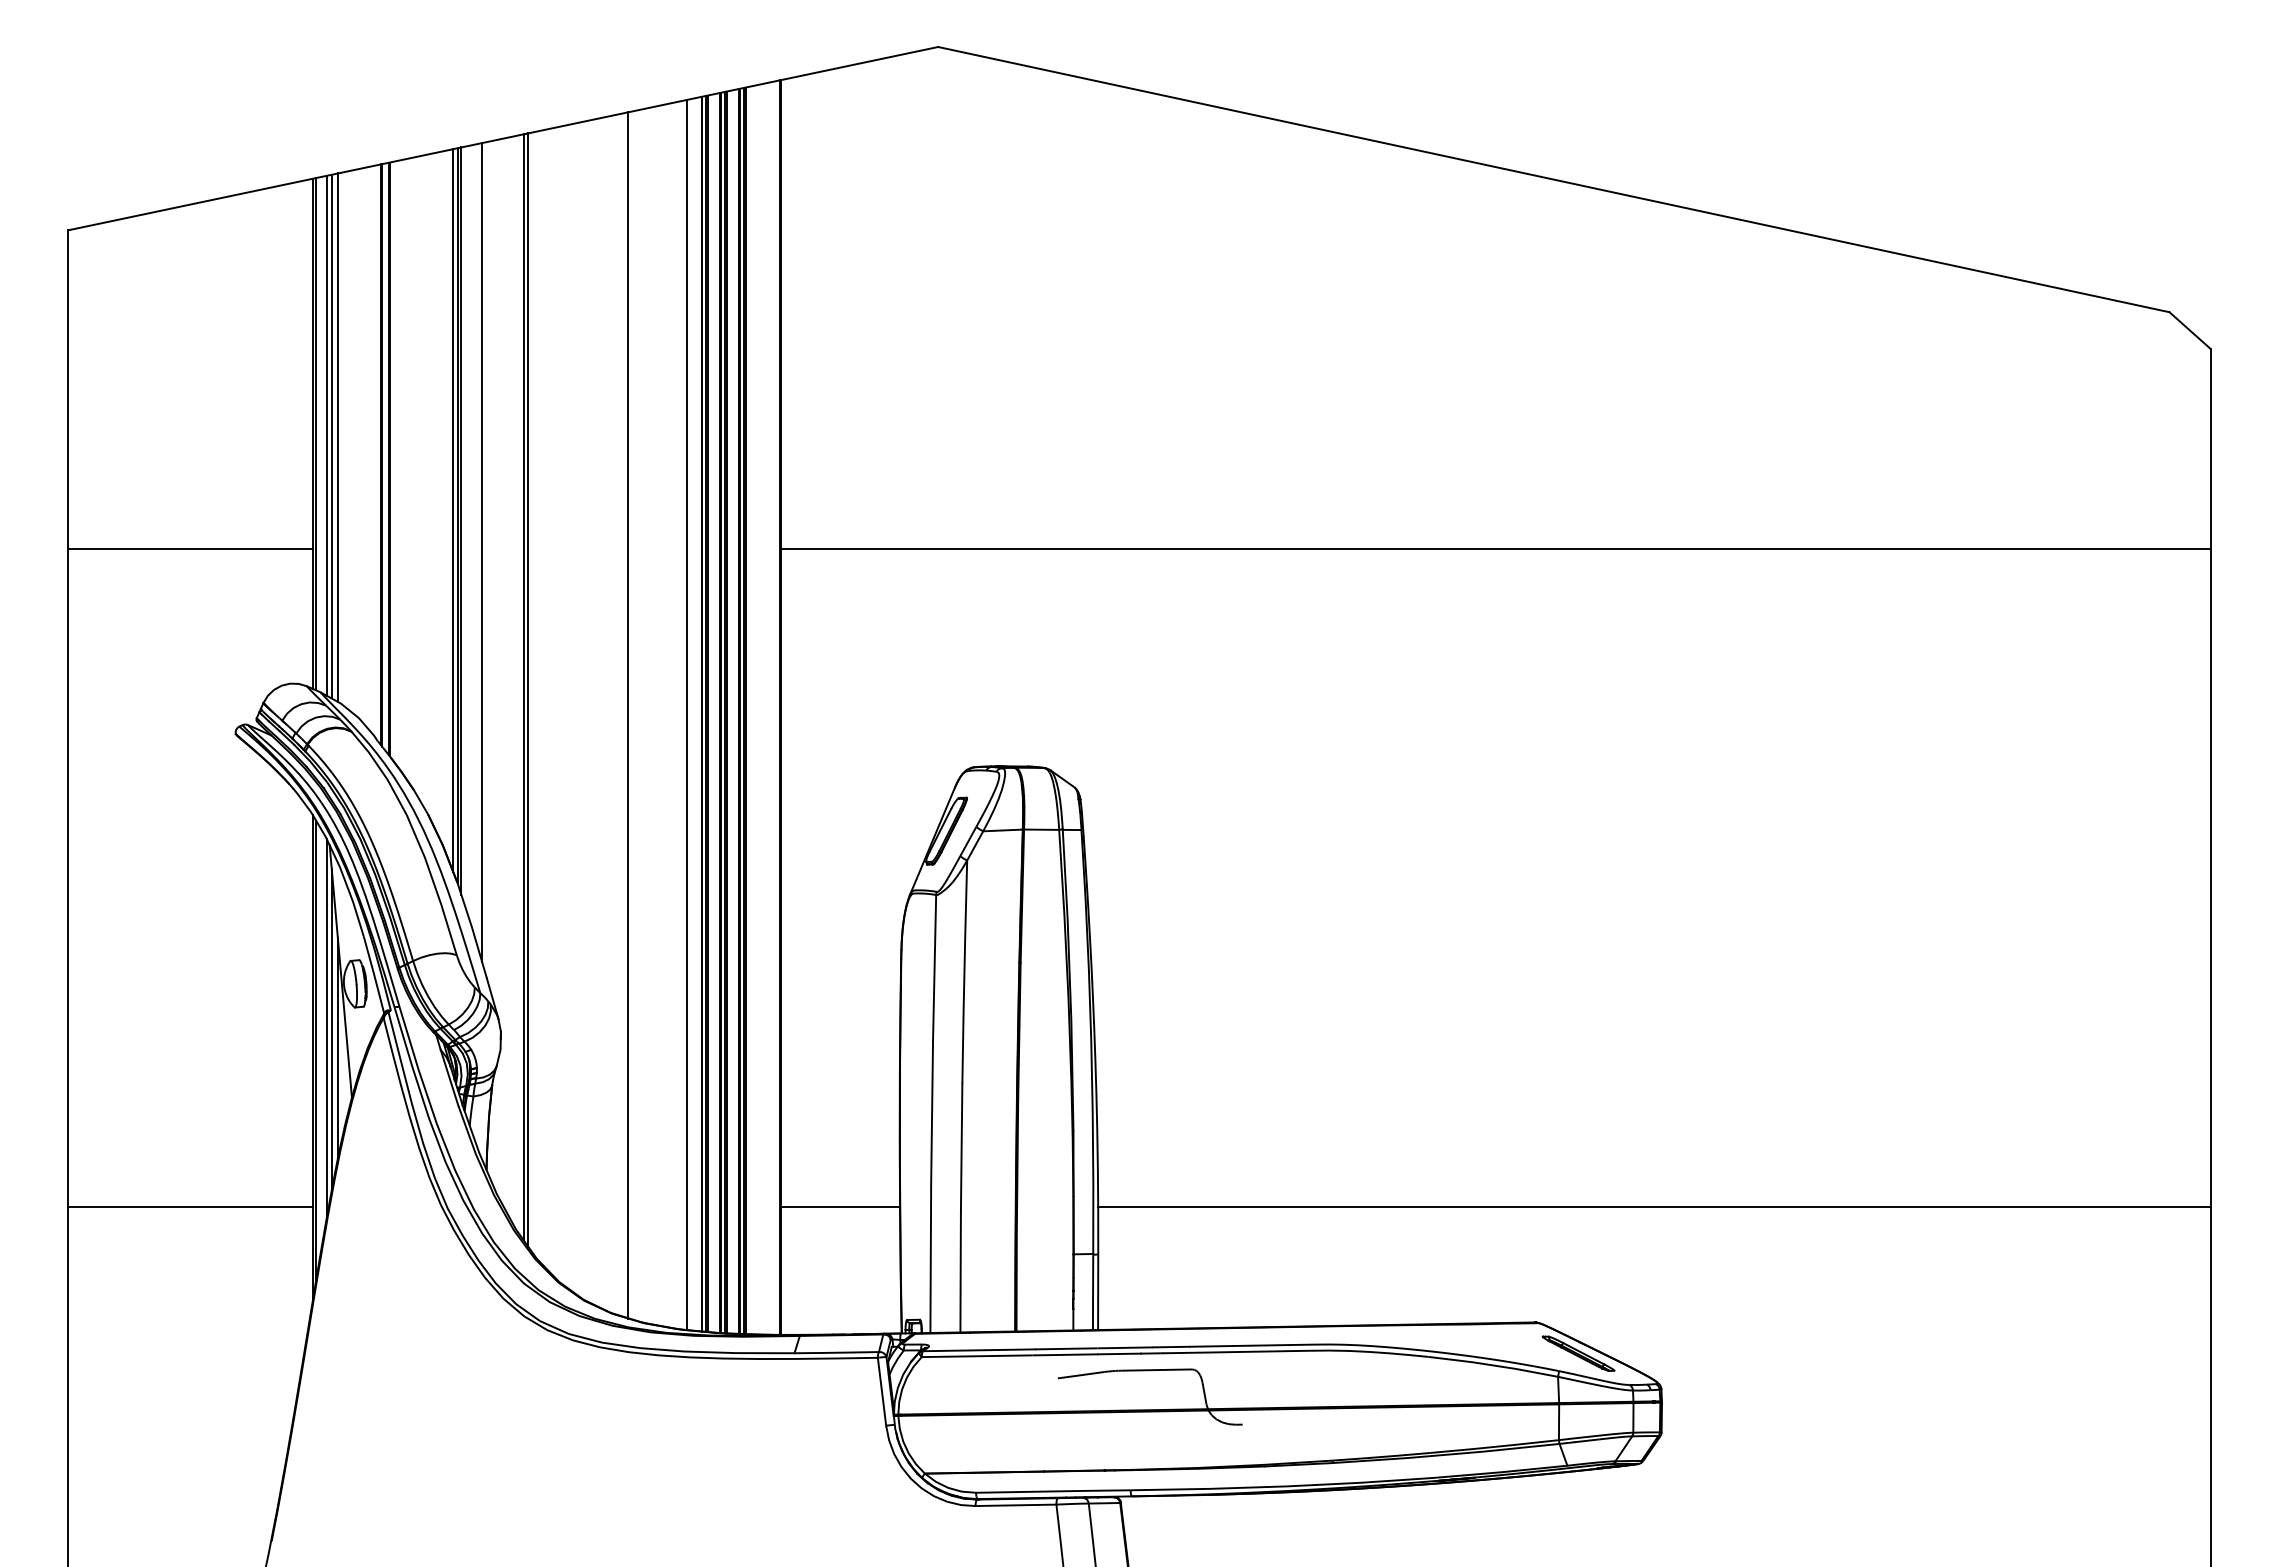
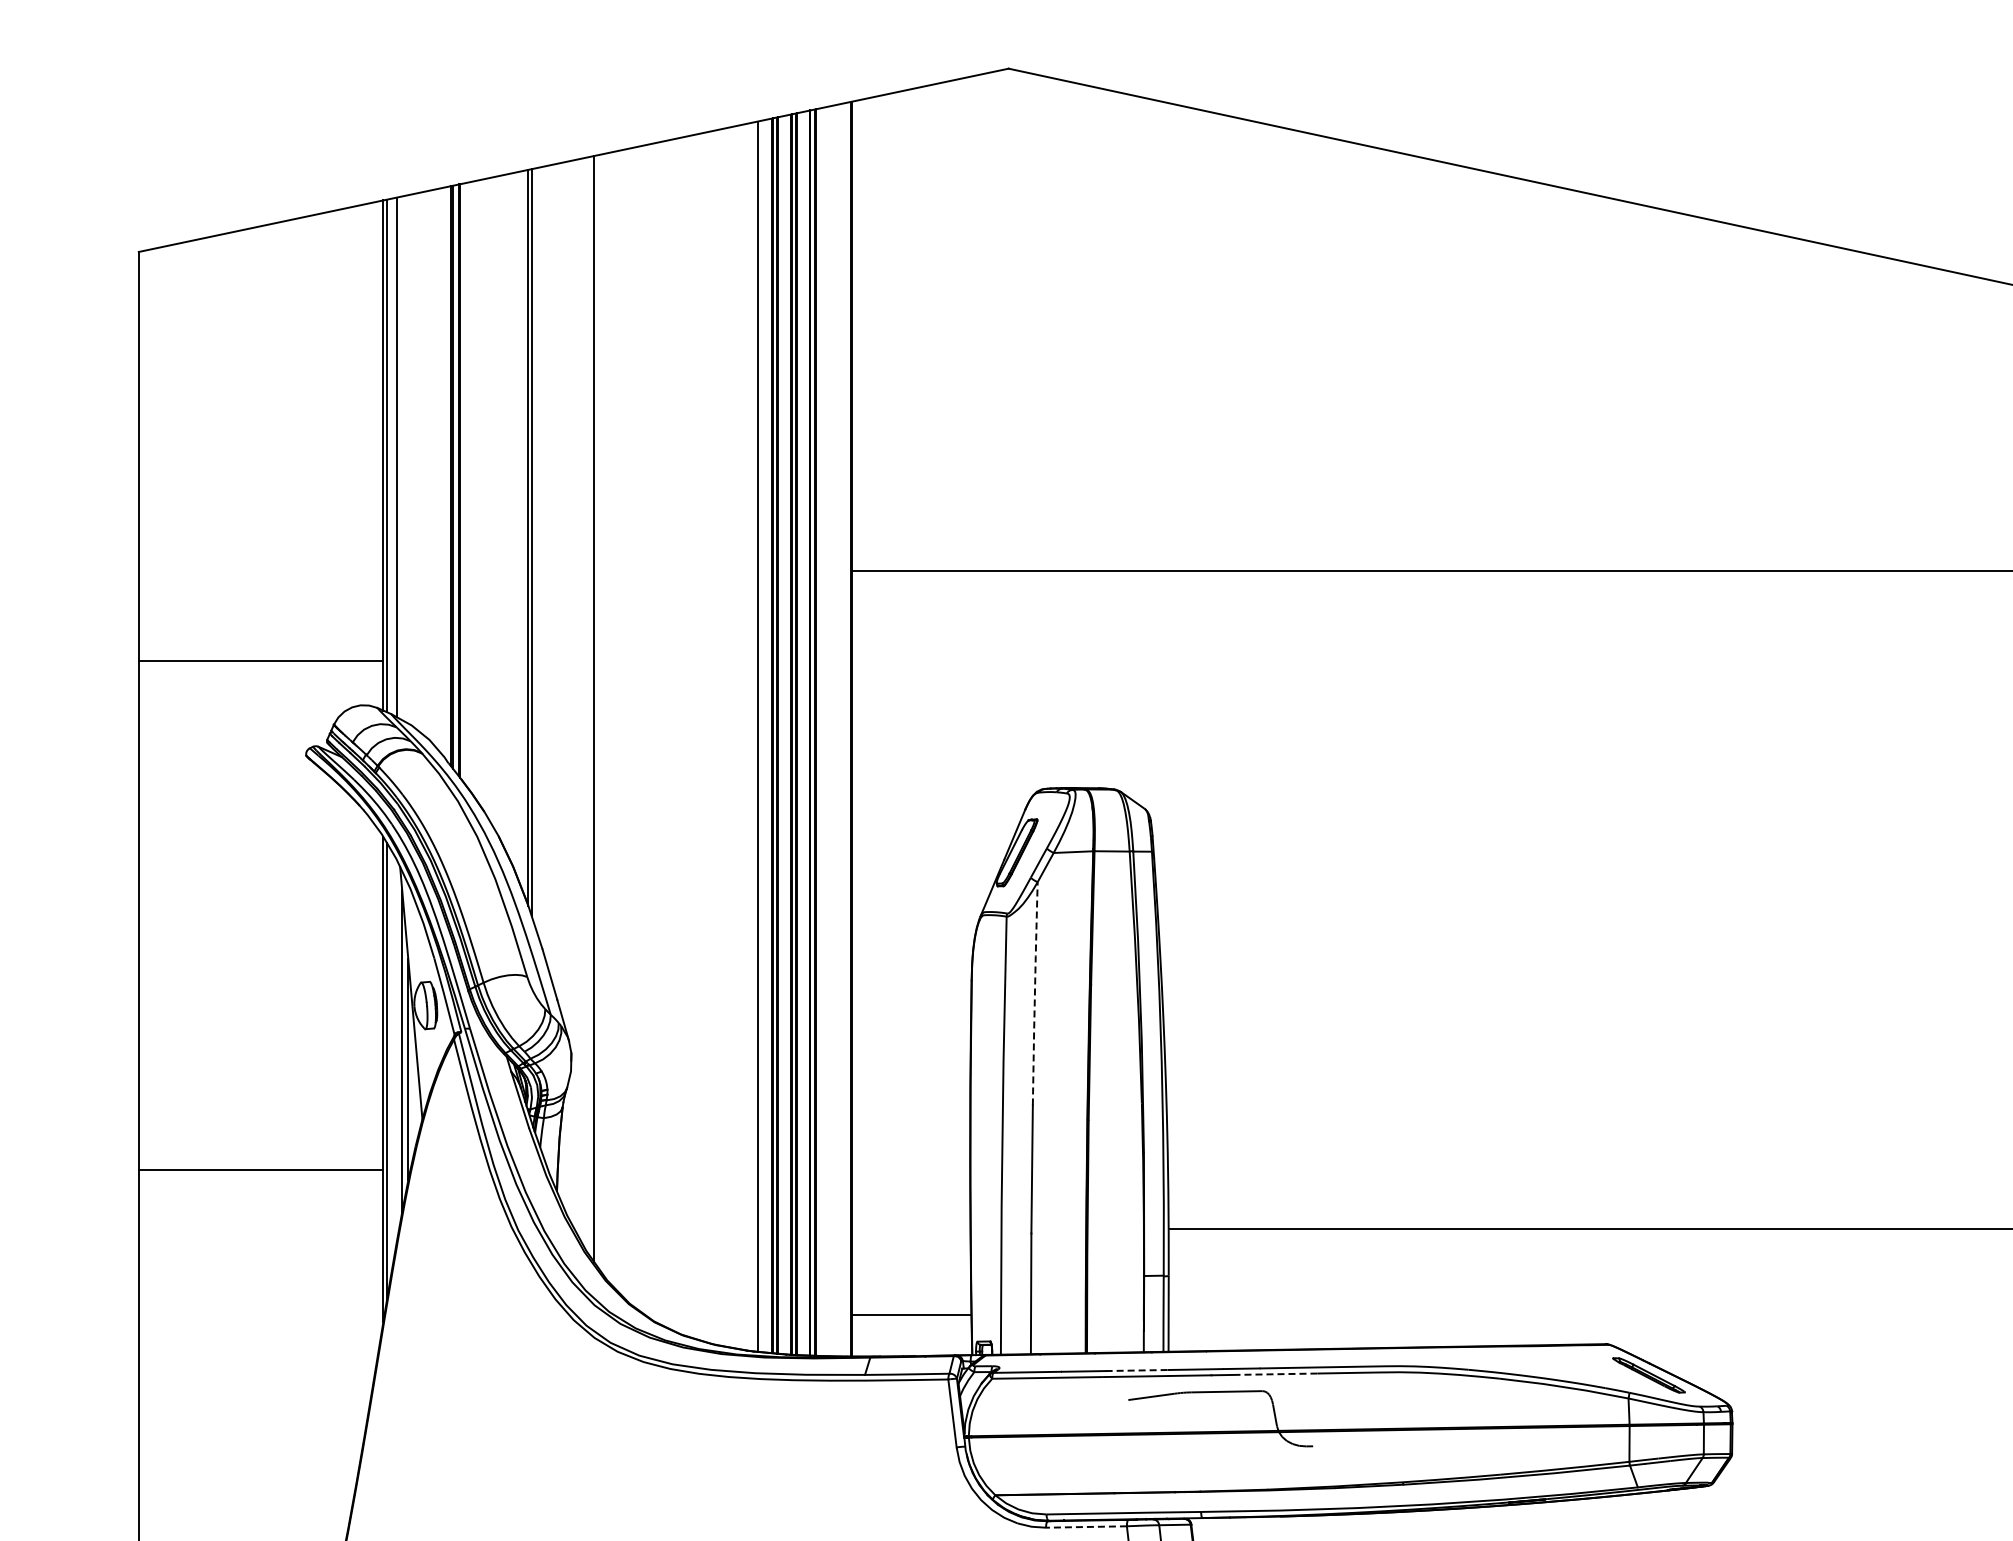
line: (331, 436) -> (401, 458), removed
line: (337, 437) -> (407, 459), removed
line: (453, 510) -> (523, 532), removed
line: (190, 549) -> (260, 661), moved
line: (482, 552) -> (552, 574), removed
line: (528, 690) -> (598, 712), removed
line: (627, 715) -> (697, 737), removed
line: (964, 971) -> (1034, 993), solid -> dashed
line: (326, 1028) -> (396, 1050), removed
line: (190, 1207) -> (260, 1170), moved
line: (840, 1207) -> (910, 1315), moved
line: (1065, 1348) -> (1135, 1370), solid -> dashed
line: (1205, 1352) -> (1275, 1374), solid -> dashed
line: (1015, 1505) -> (1085, 1527), solid -> dashed

